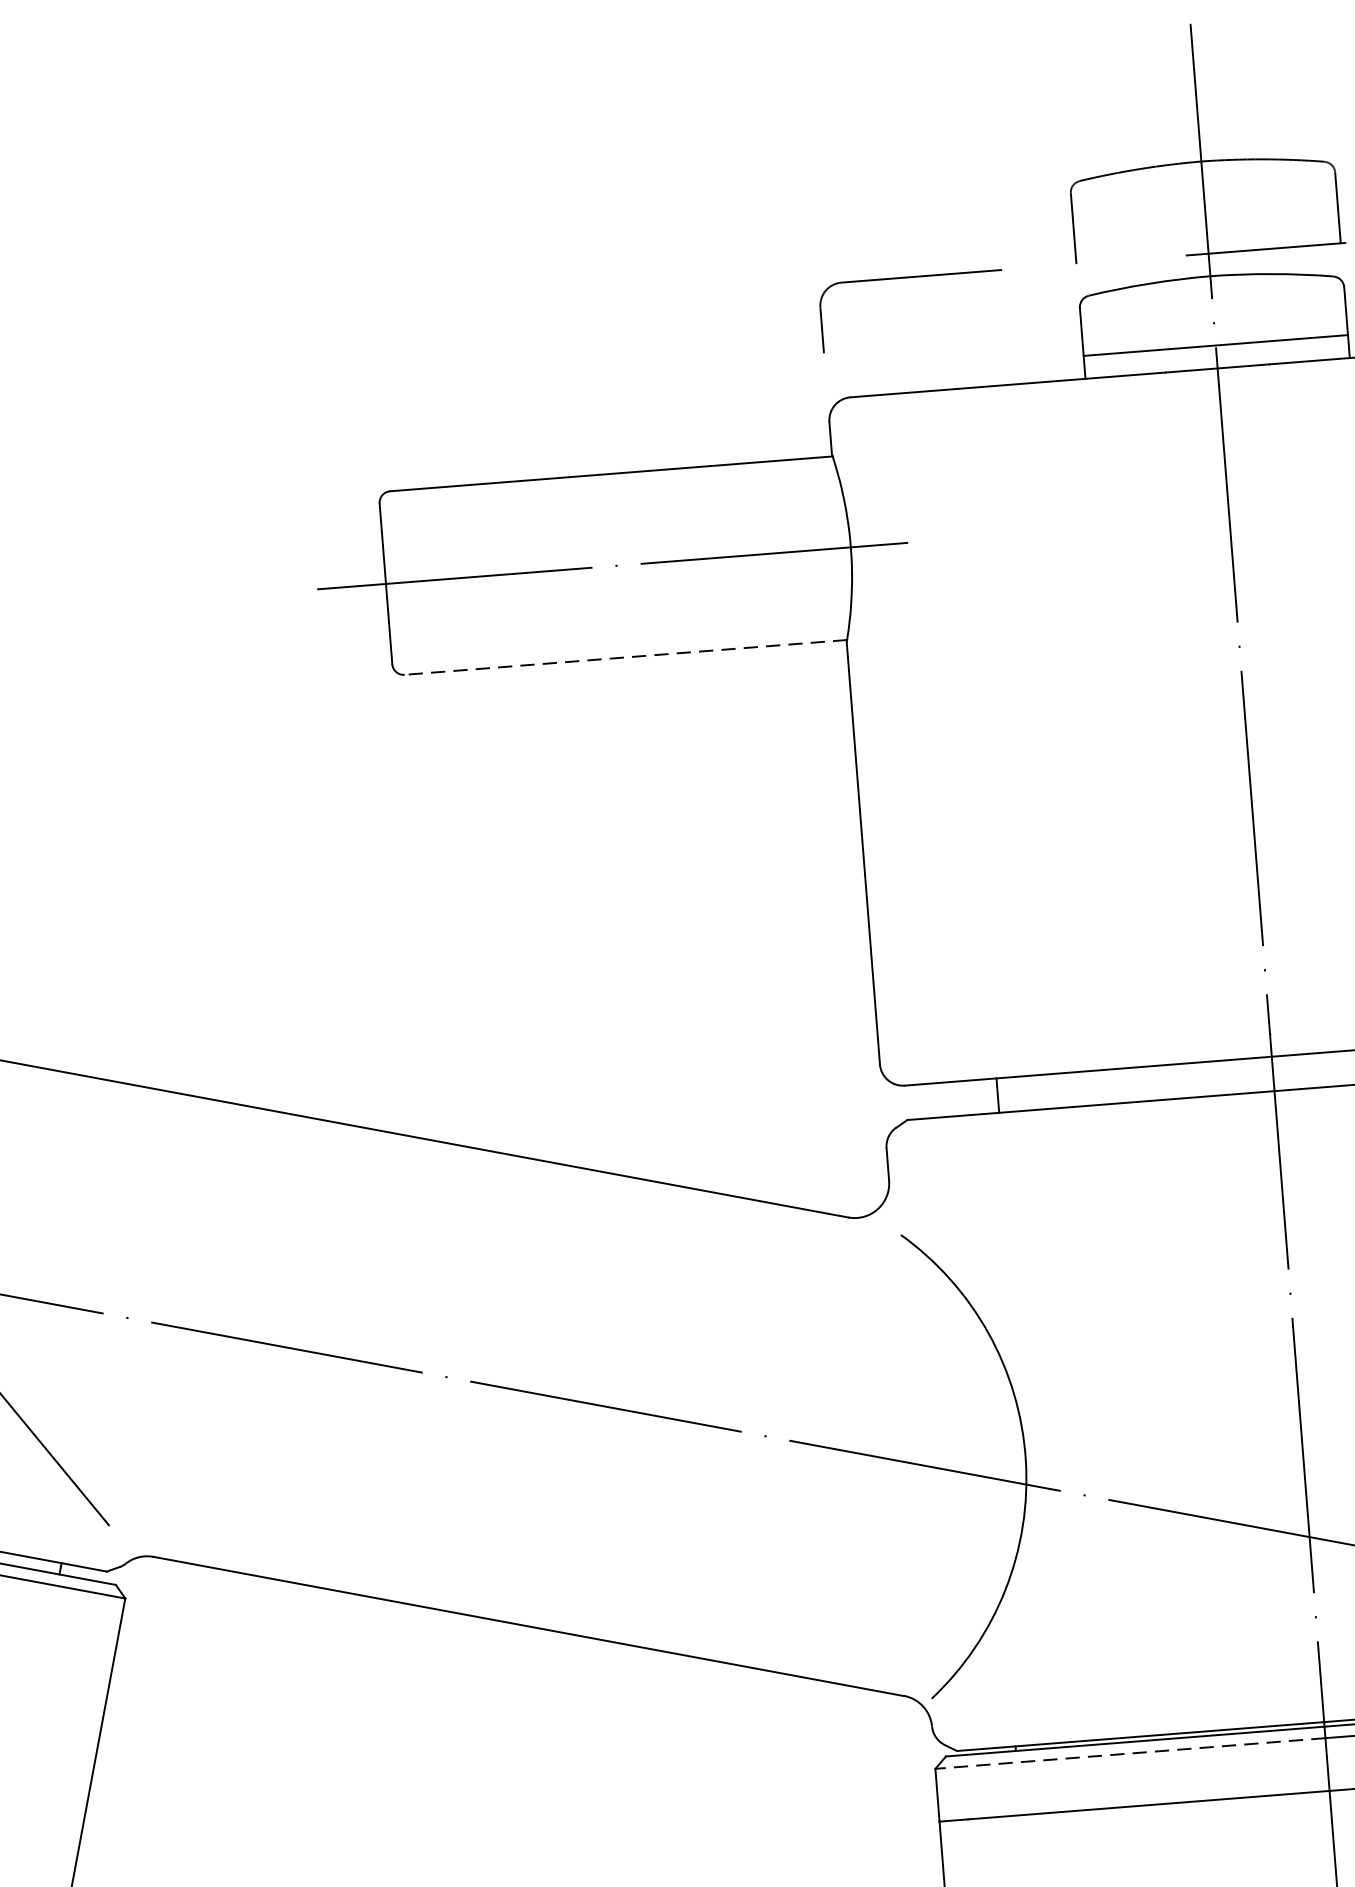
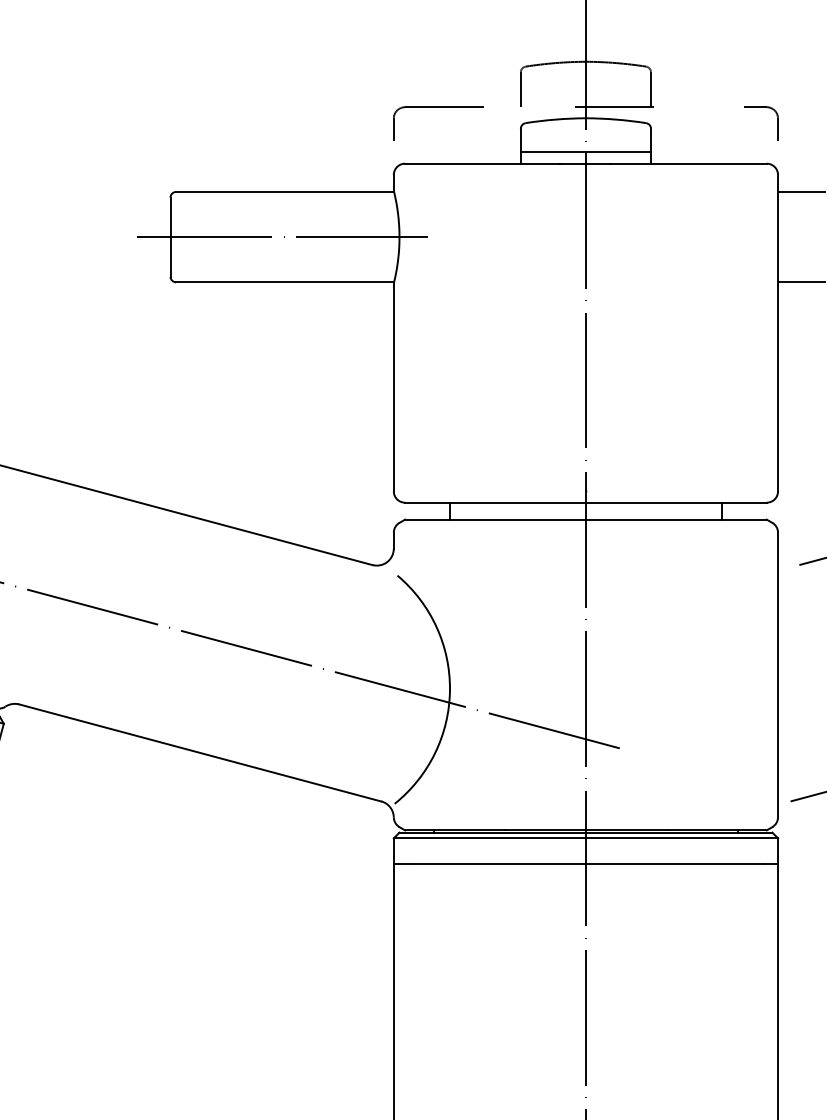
line: (626, 657) -> (285, 282), dashed -> solid
line: (1129, 1753) -> (489, 838), dashed -> solid

